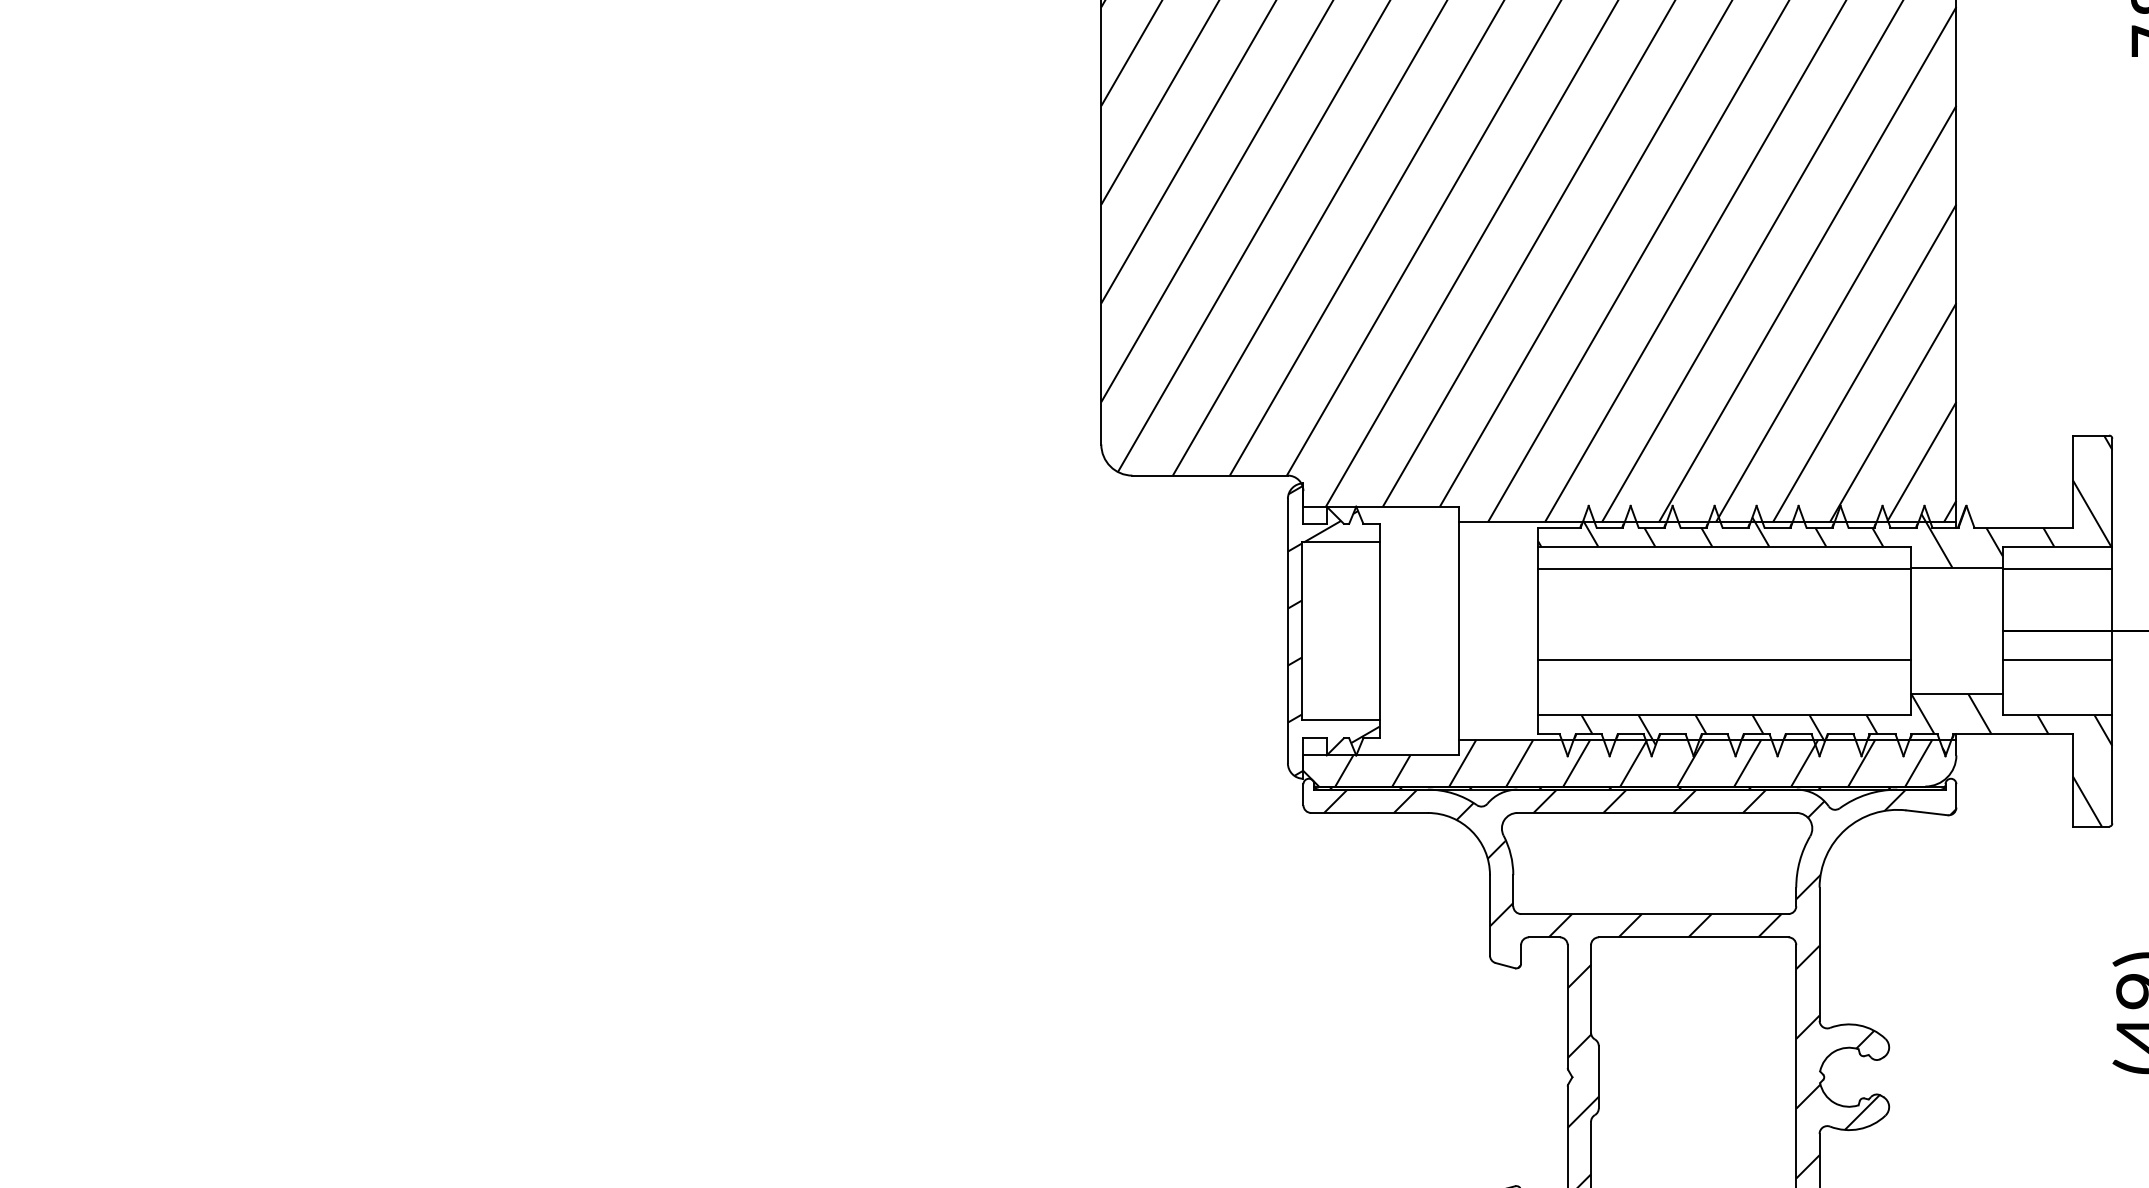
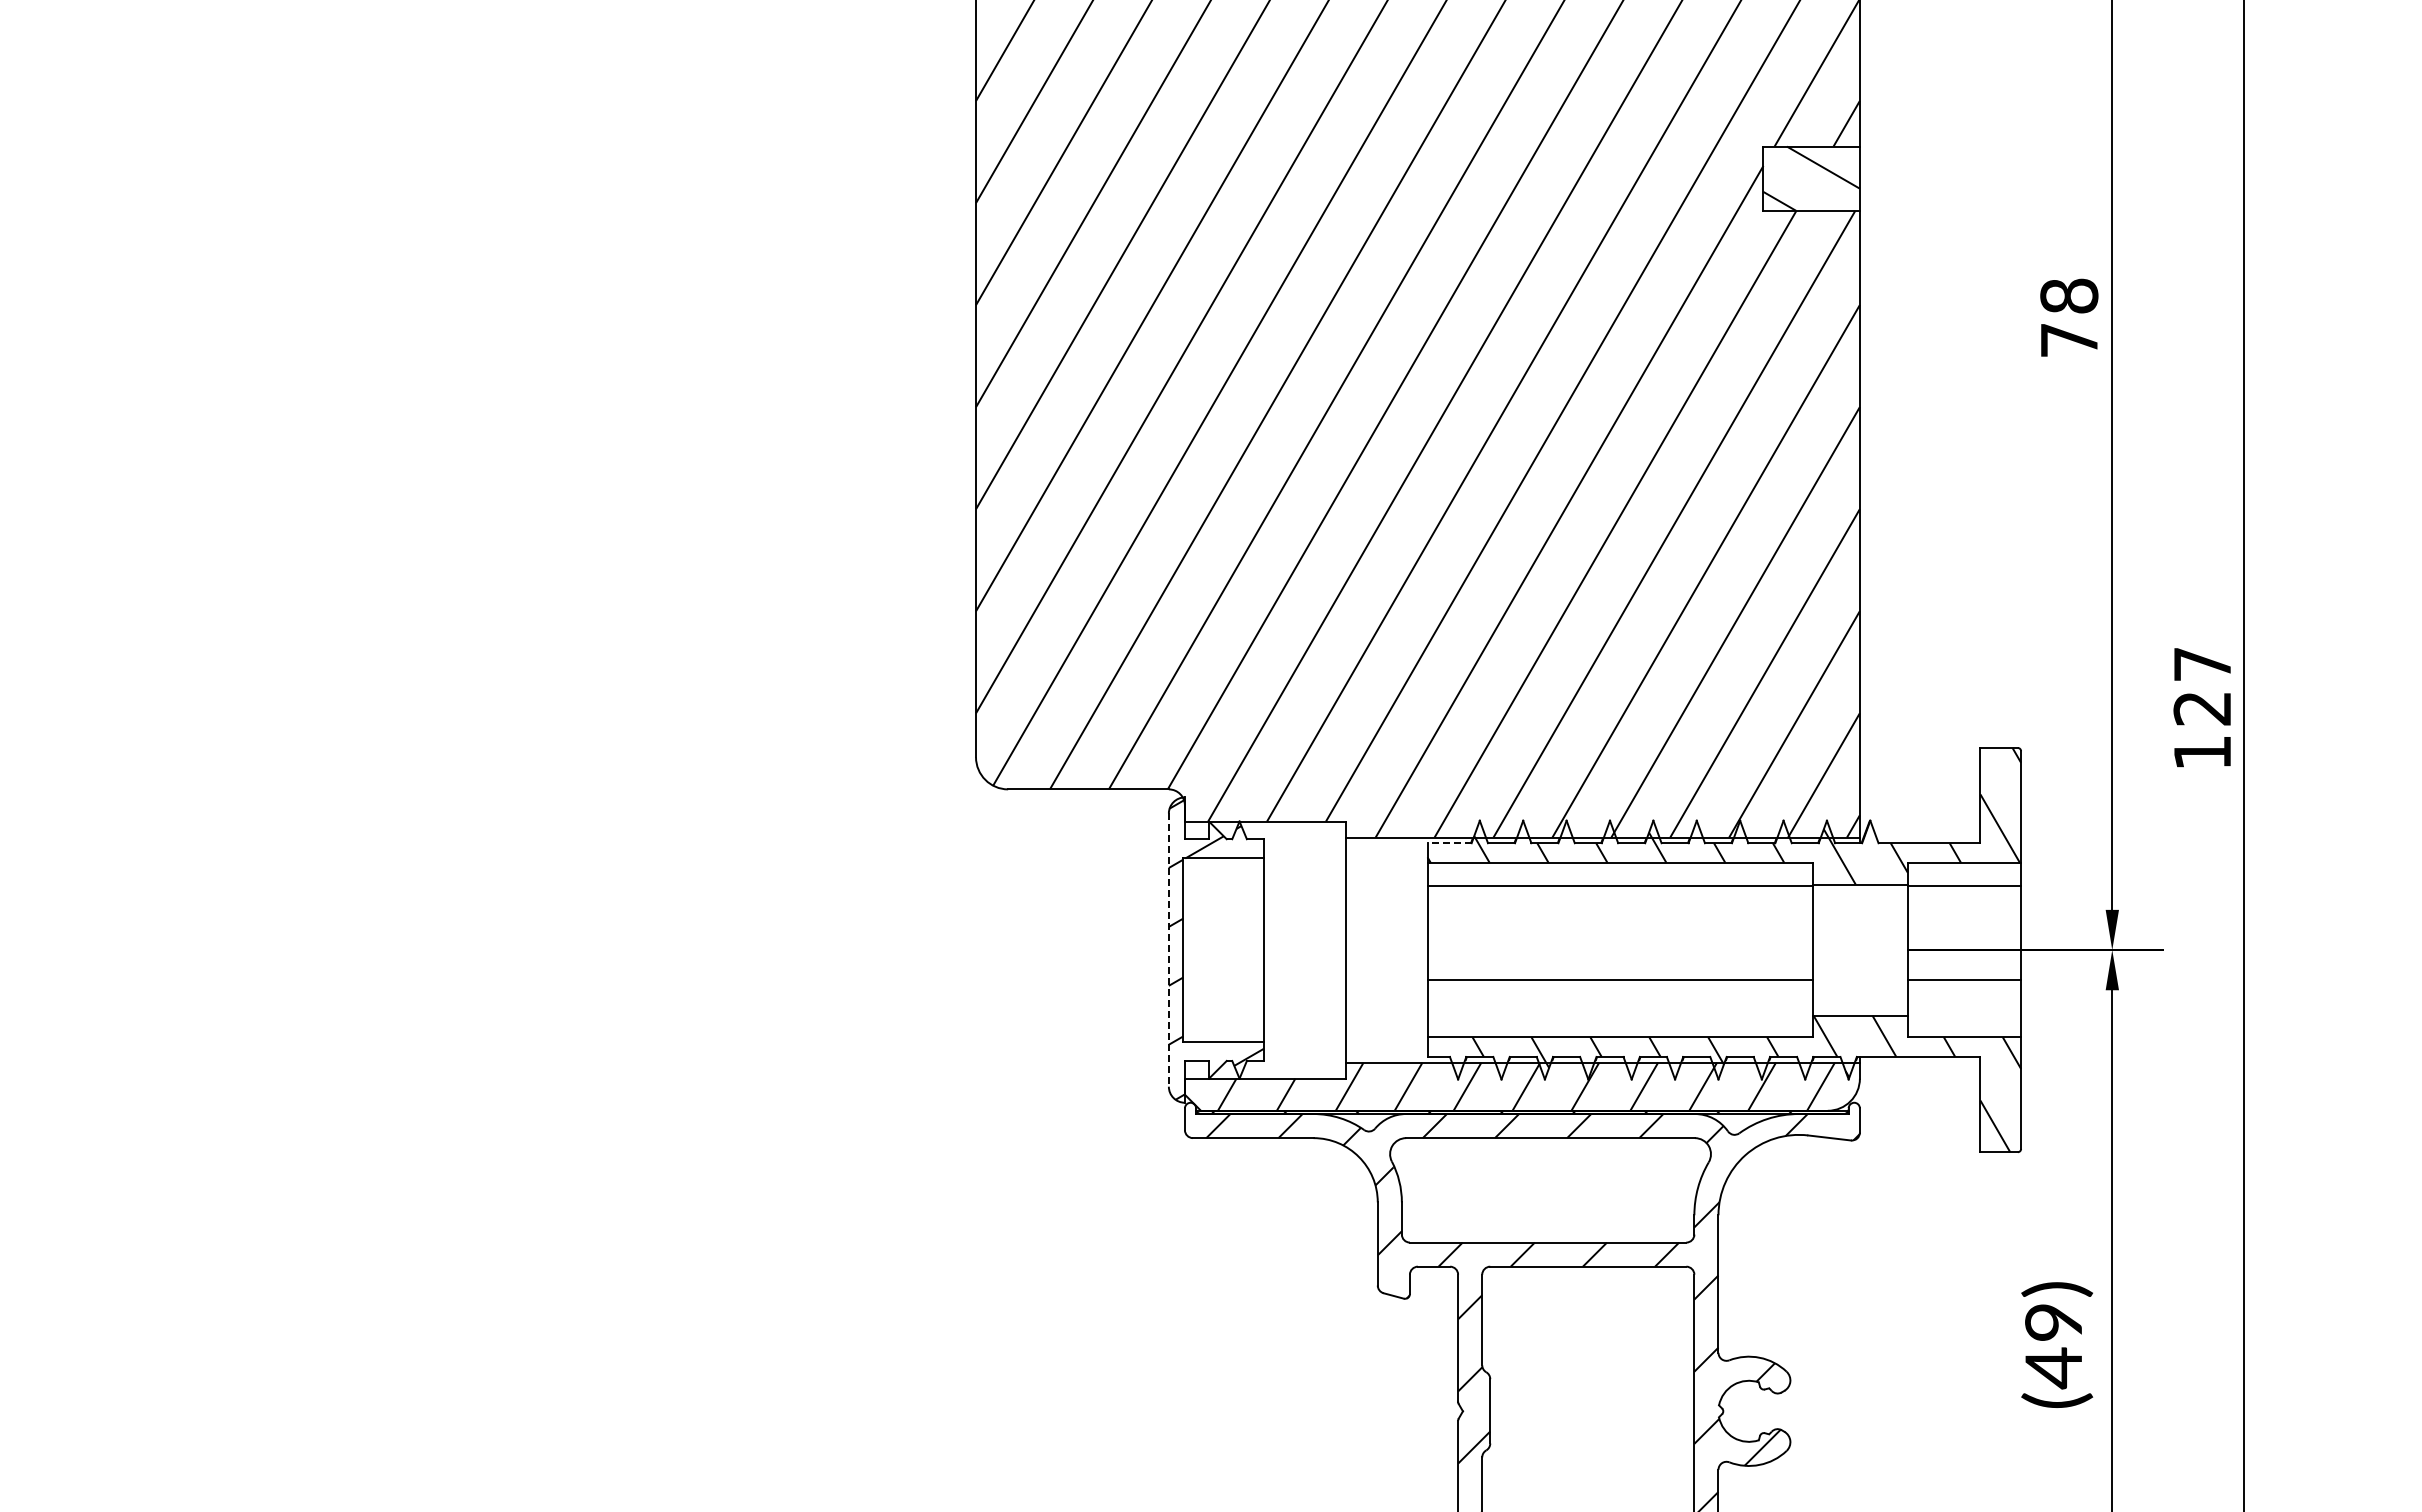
line: (1559, 527) -> (1449, 843), solid -> dashed
line: (1287, 631) -> (1168, 950), solid -> dashed

